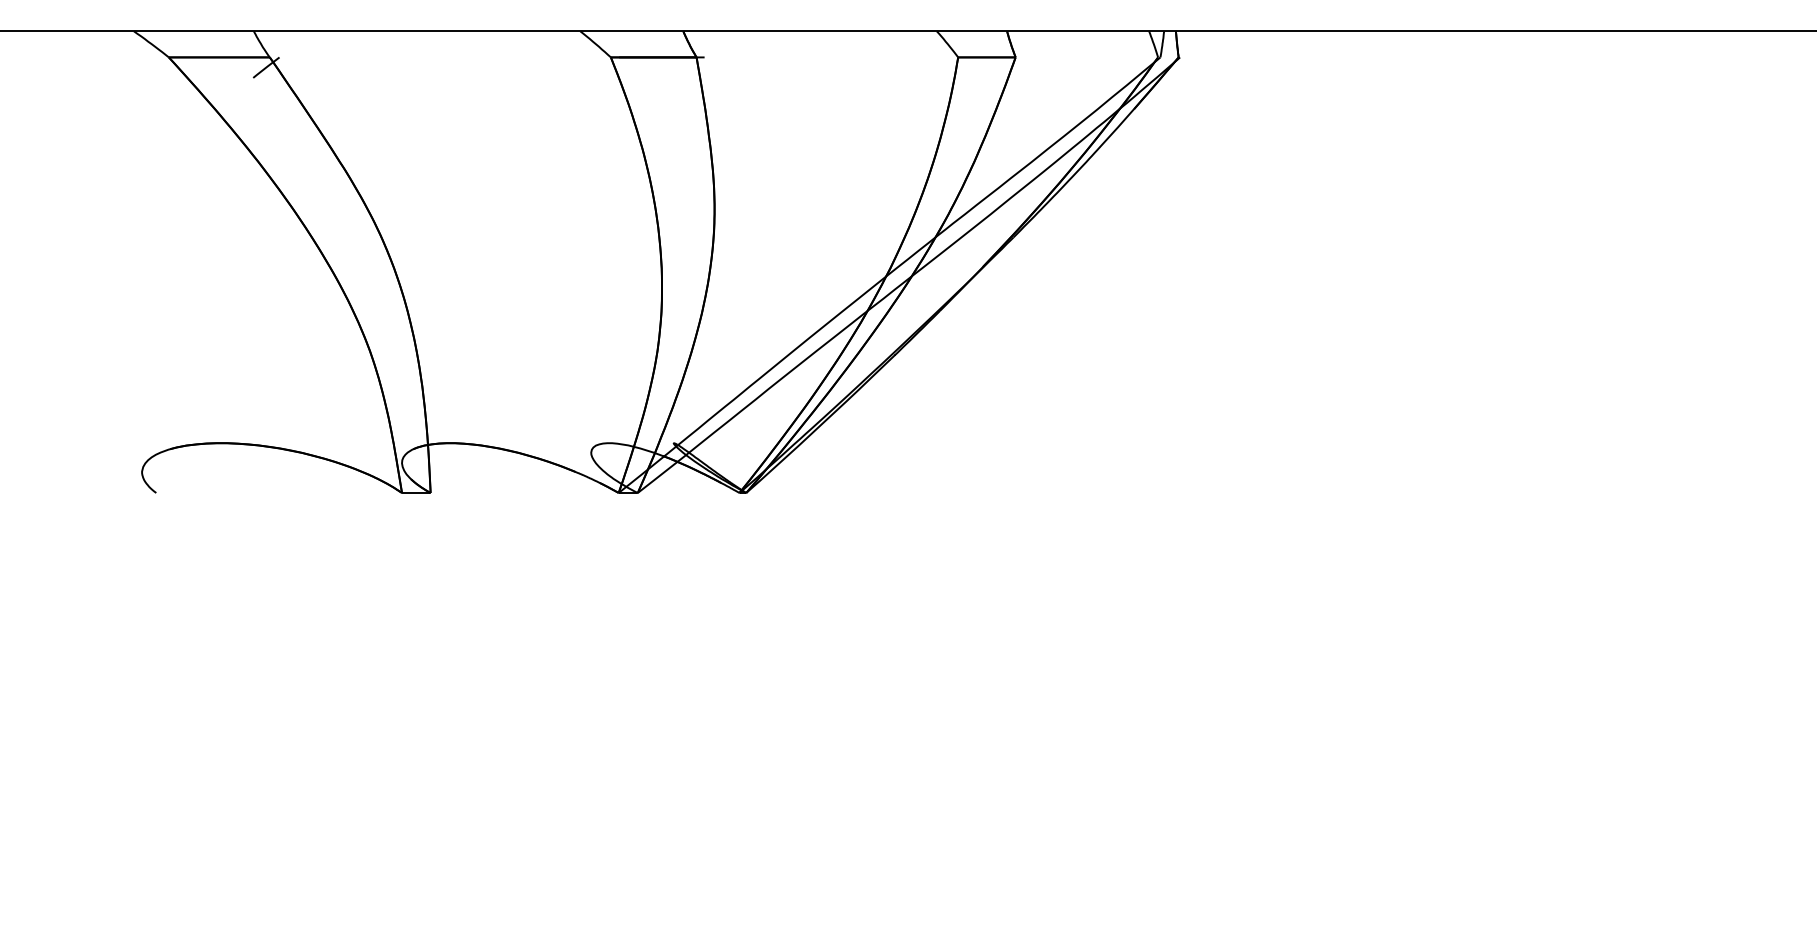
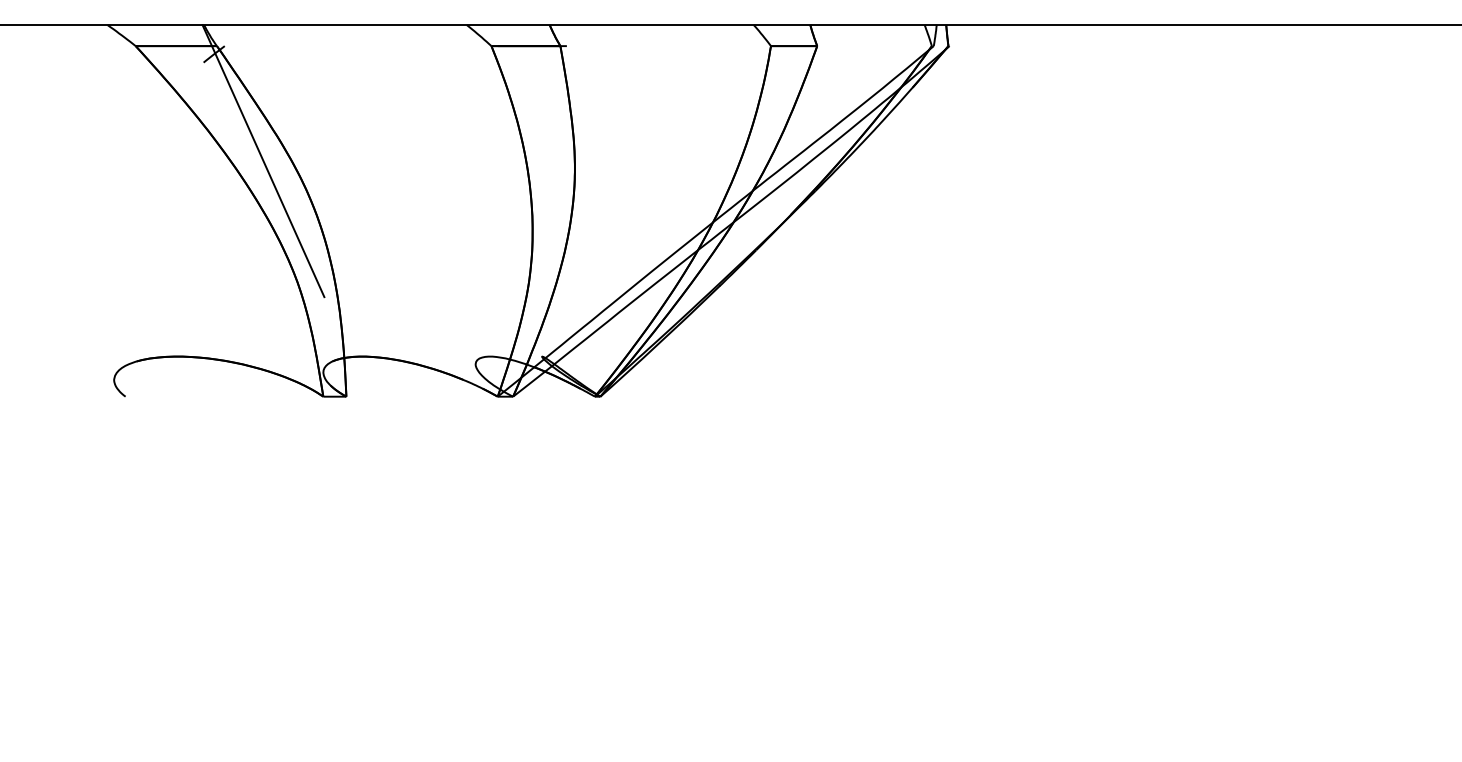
line: (327, 200) -> (263, 161), added

